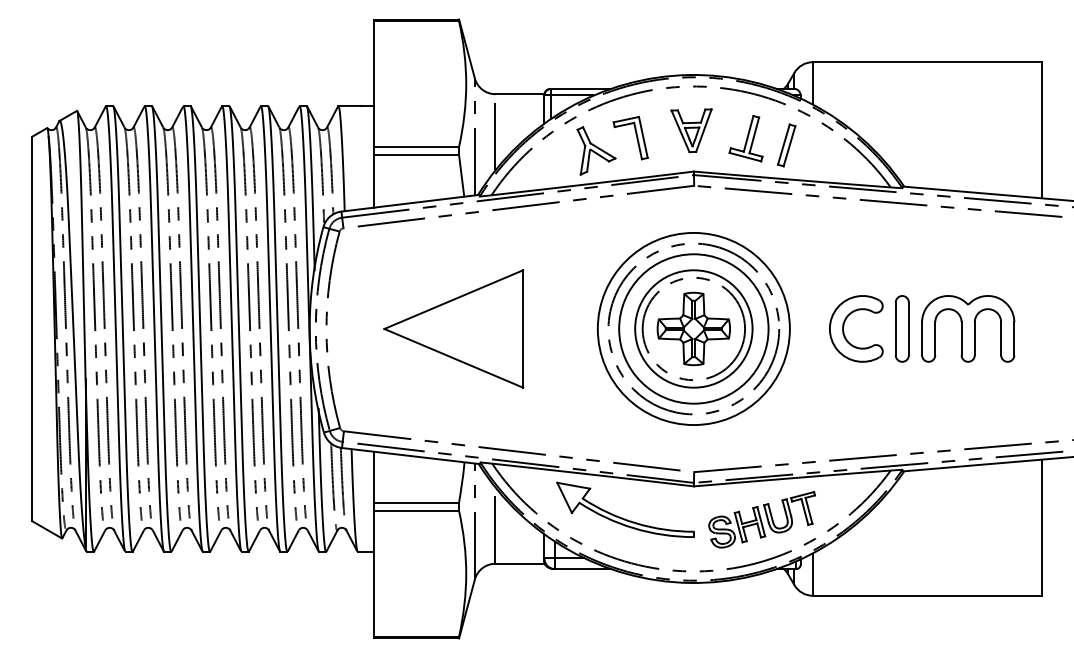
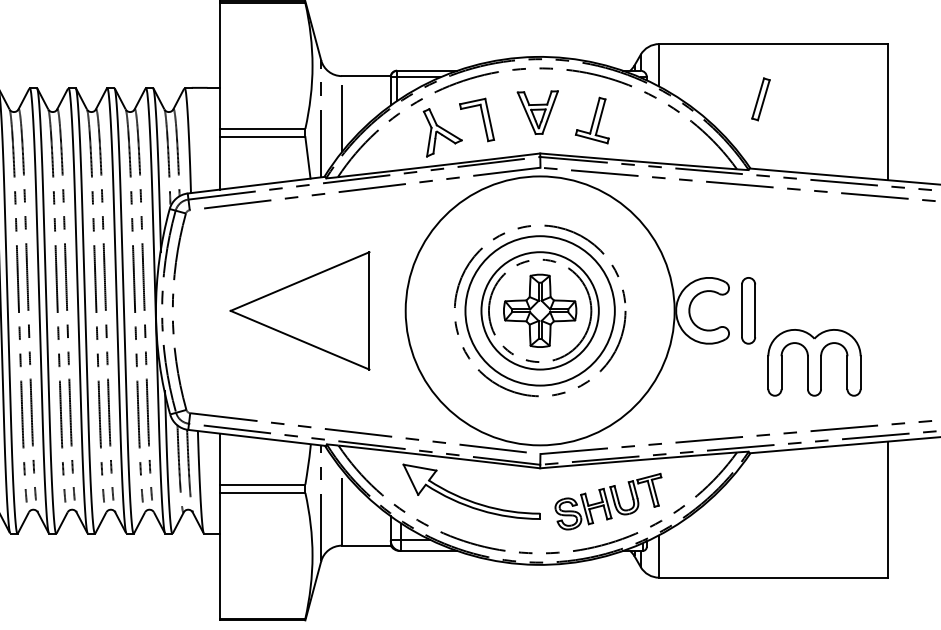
part: (786, 145) -> (760, 99), moved
circle: (693, 328) -> (539, 310), size x1.4
part: (968, 328) -> (814, 362), moved

